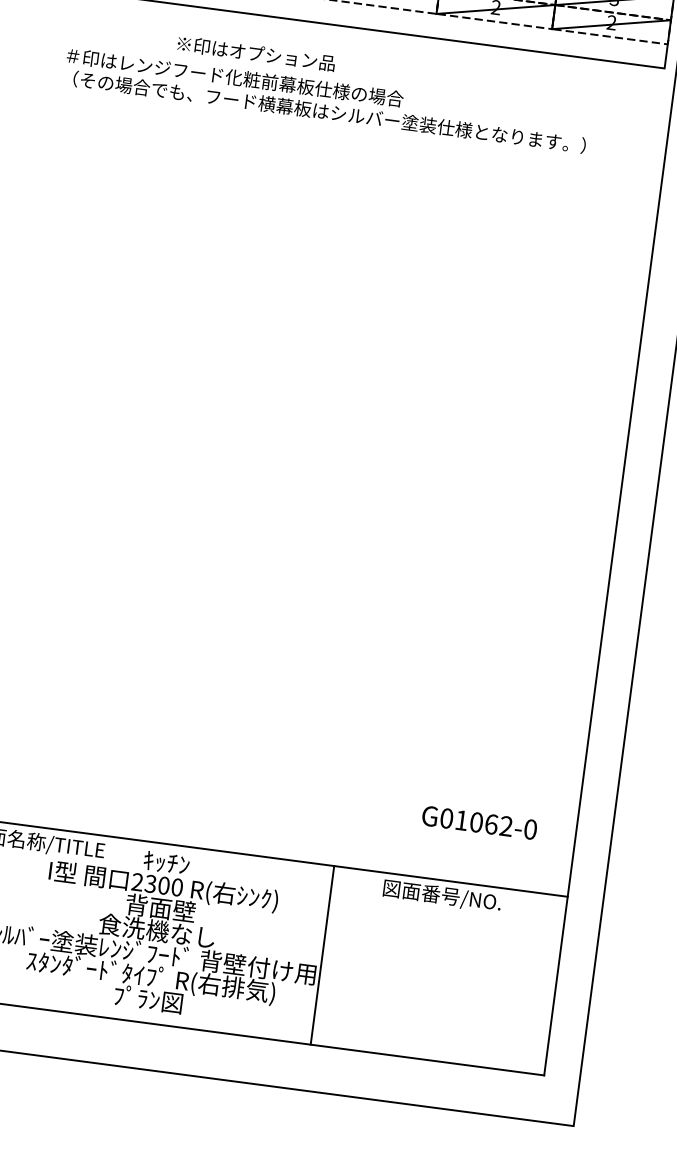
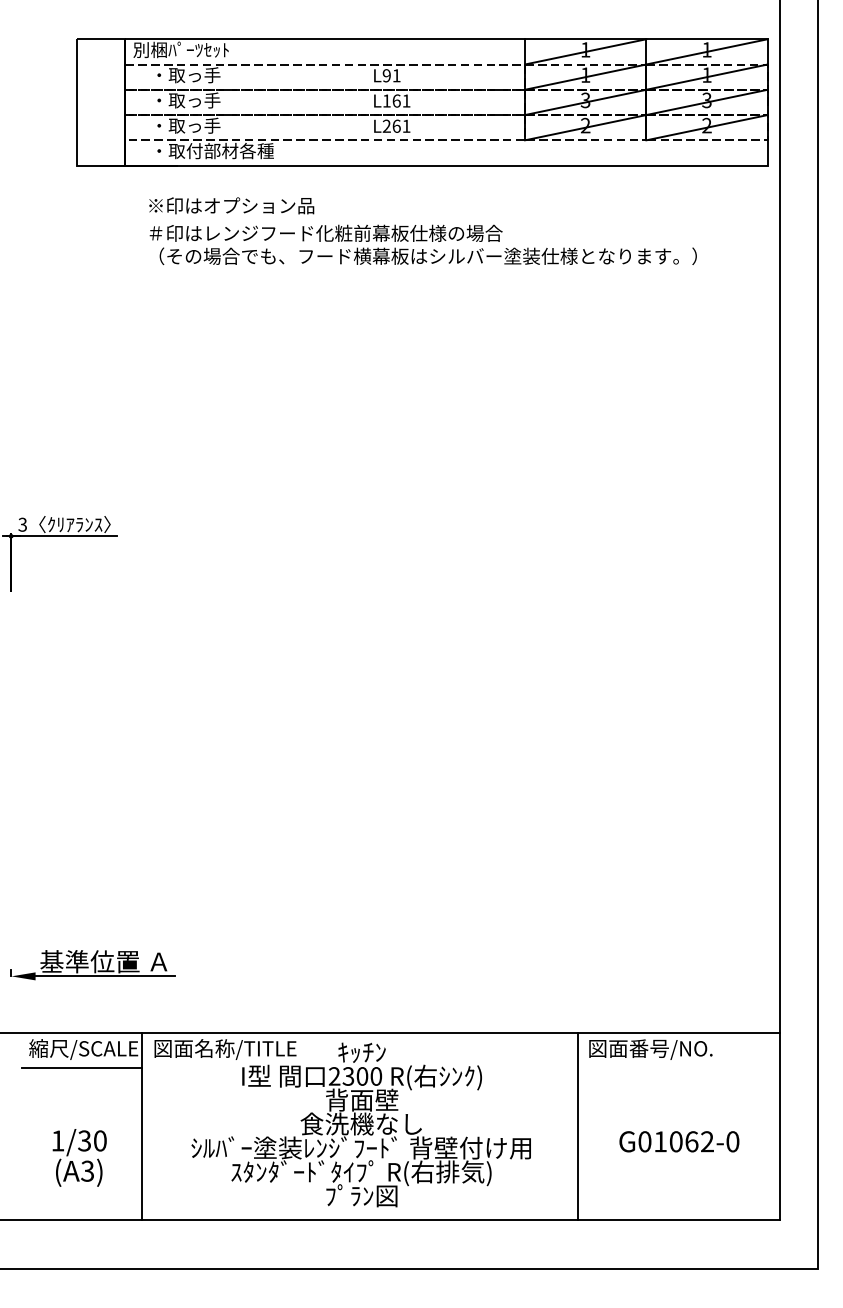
text: (256, 53) -> (231, 205), moved
text: (479, 822) -> (679, 1141), moved
line: (322, 955) -> (578, 1126), moved

